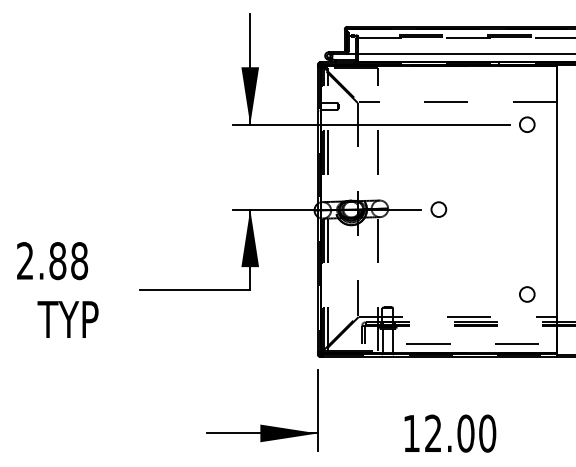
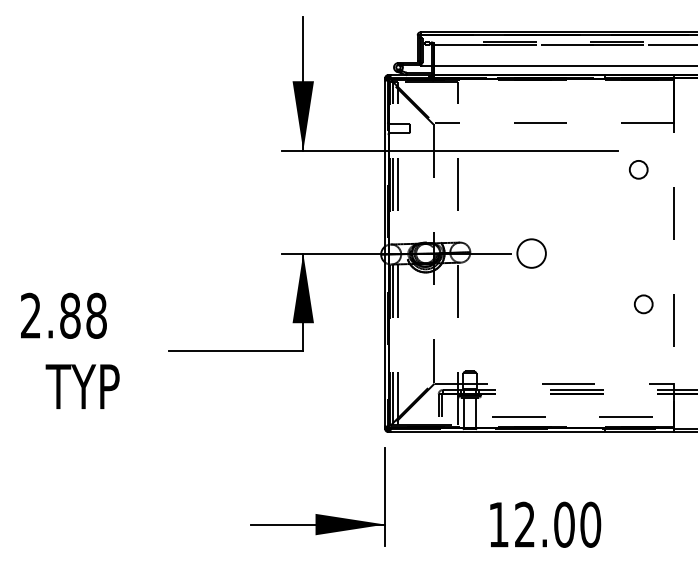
circle: (527, 124) -> (638, 169), moved
circle: (438, 209) -> (531, 253), size x1.6
line: (556, 210) -> (674, 254), solid -> dashed
circle: (527, 294) -> (643, 304), moved

